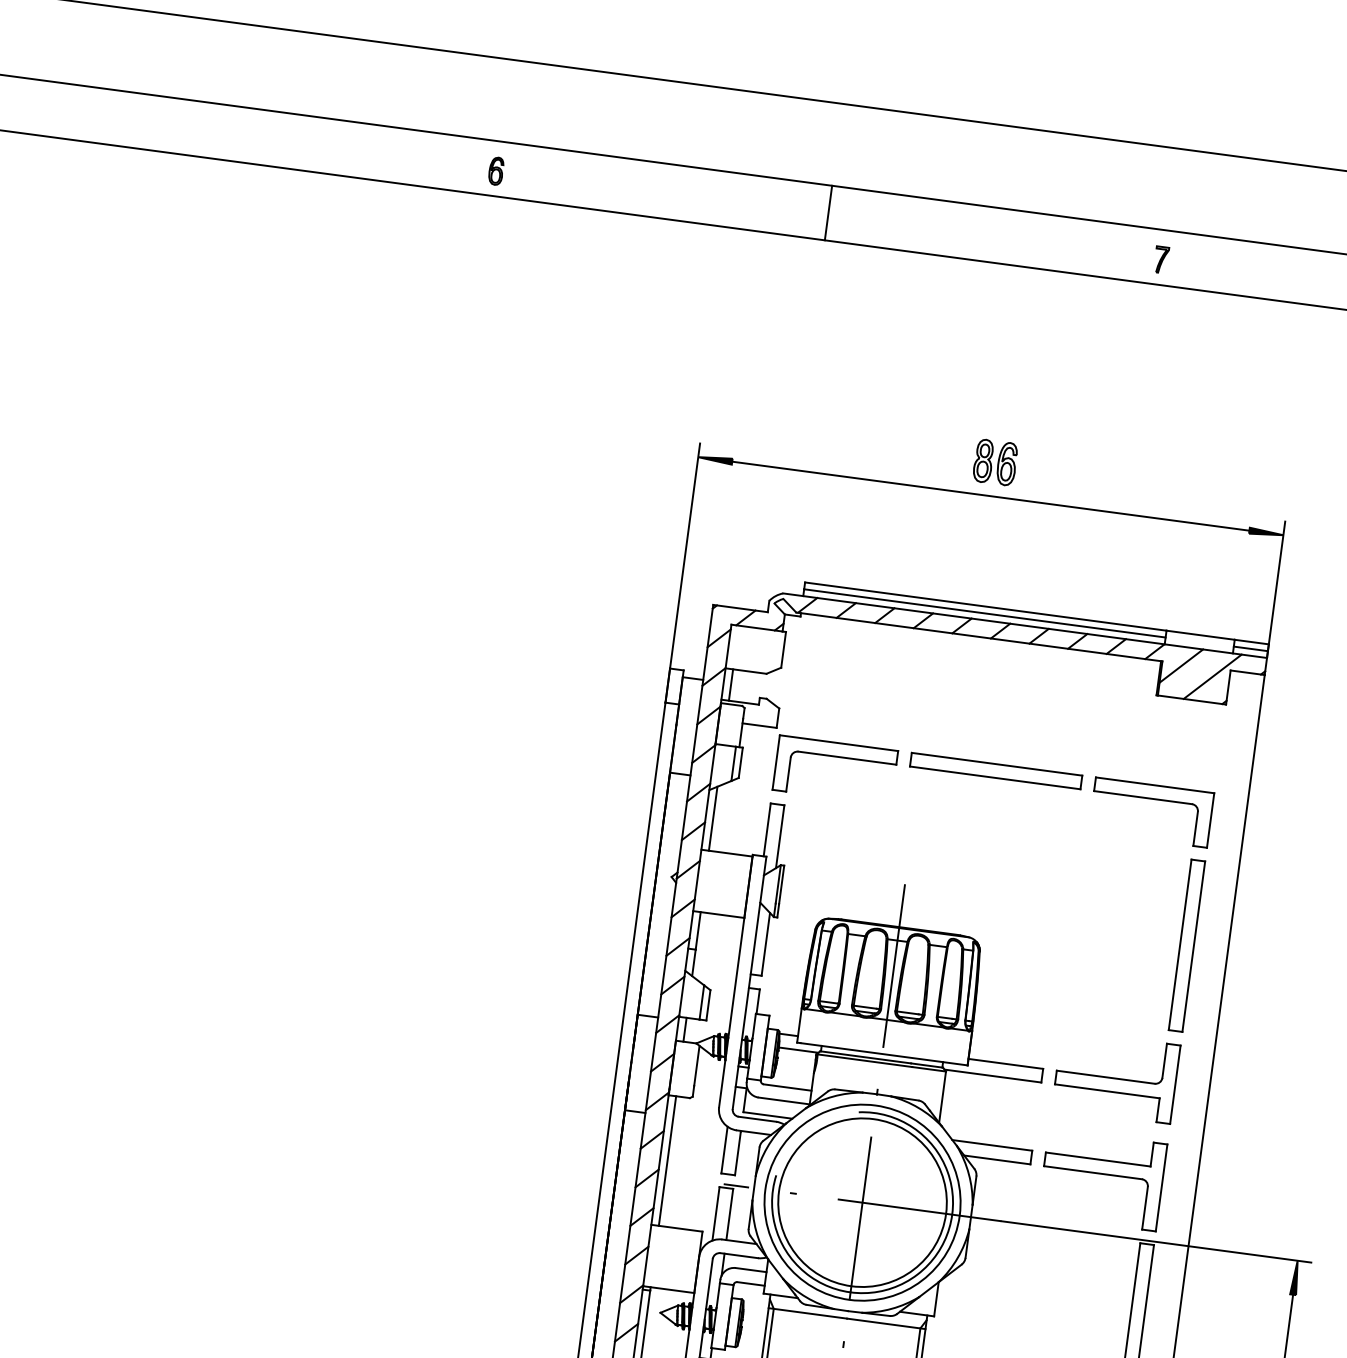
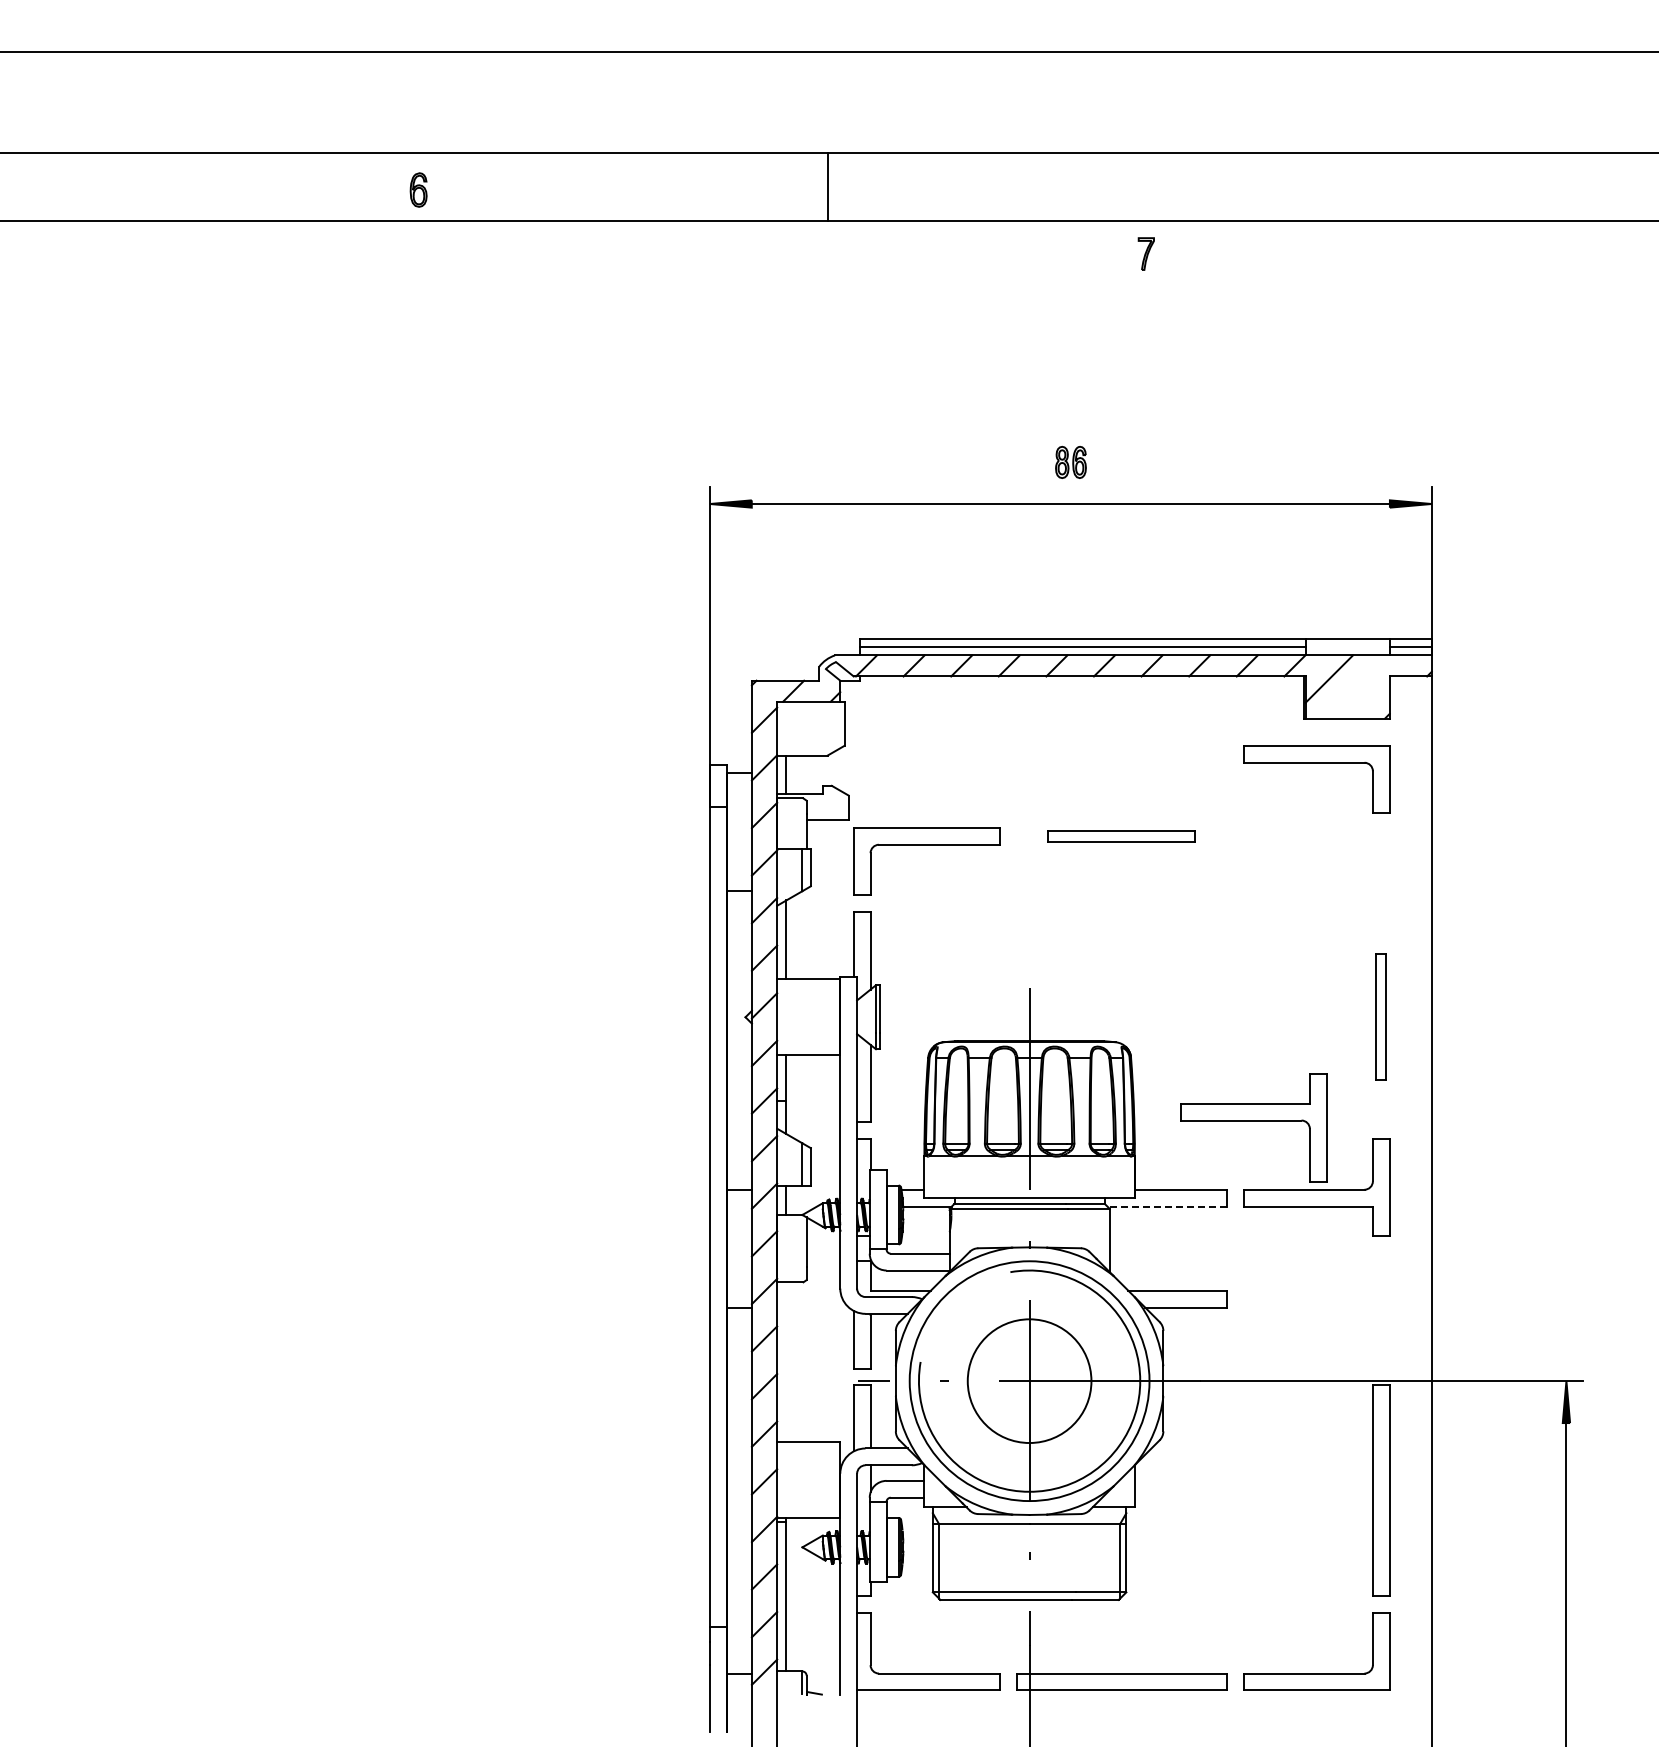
part: (1160, 259) -> (1145, 253), moved
part: (995, 462) -> (1070, 462), size x0.6
line: (1212, 676) -> (1368, 686), removed
part: (995, 771) -> (1121, 836), size x0.7
part: (1153, 799) -> (1316, 763), moved
part: (1187, 945) -> (1381, 1016), size x0.6
line: (993, 1076) -> (1167, 1206), solid -> dashed
line: (667, 1161) -> (786, 1362), removed
part: (1102, 1179) -> (1253, 1127), moved
circle: (862, 1202) -> (1029, 1381), size x0.6

